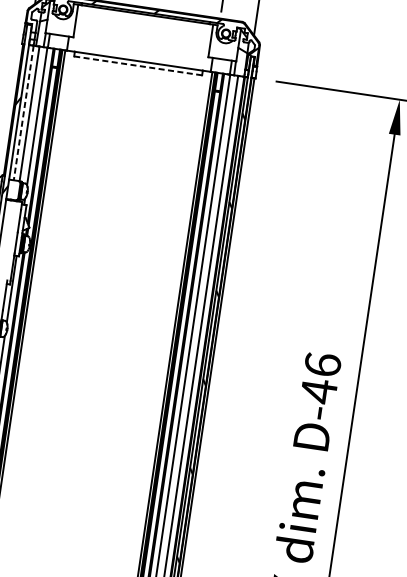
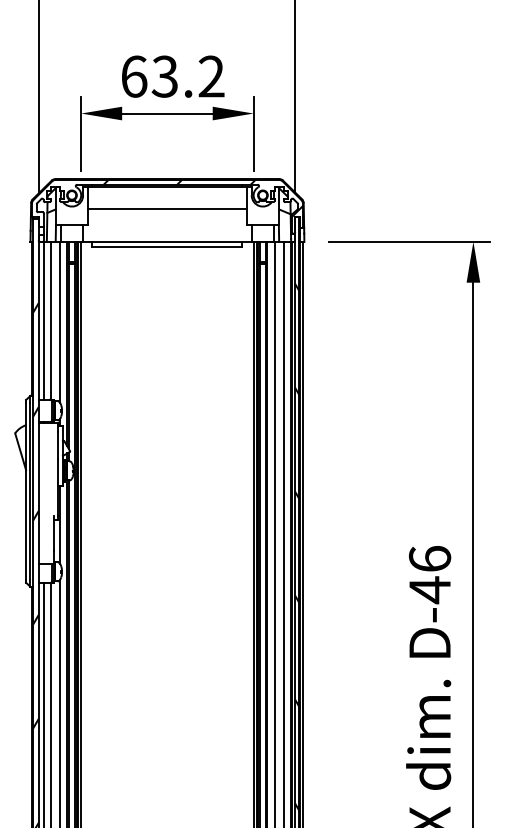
line: (142, 33) -> (167, 209), added
line: (138, 66) -> (167, 247), dashed -> solid
line: (24, 112) -> (44, 320), dashed -> solid

